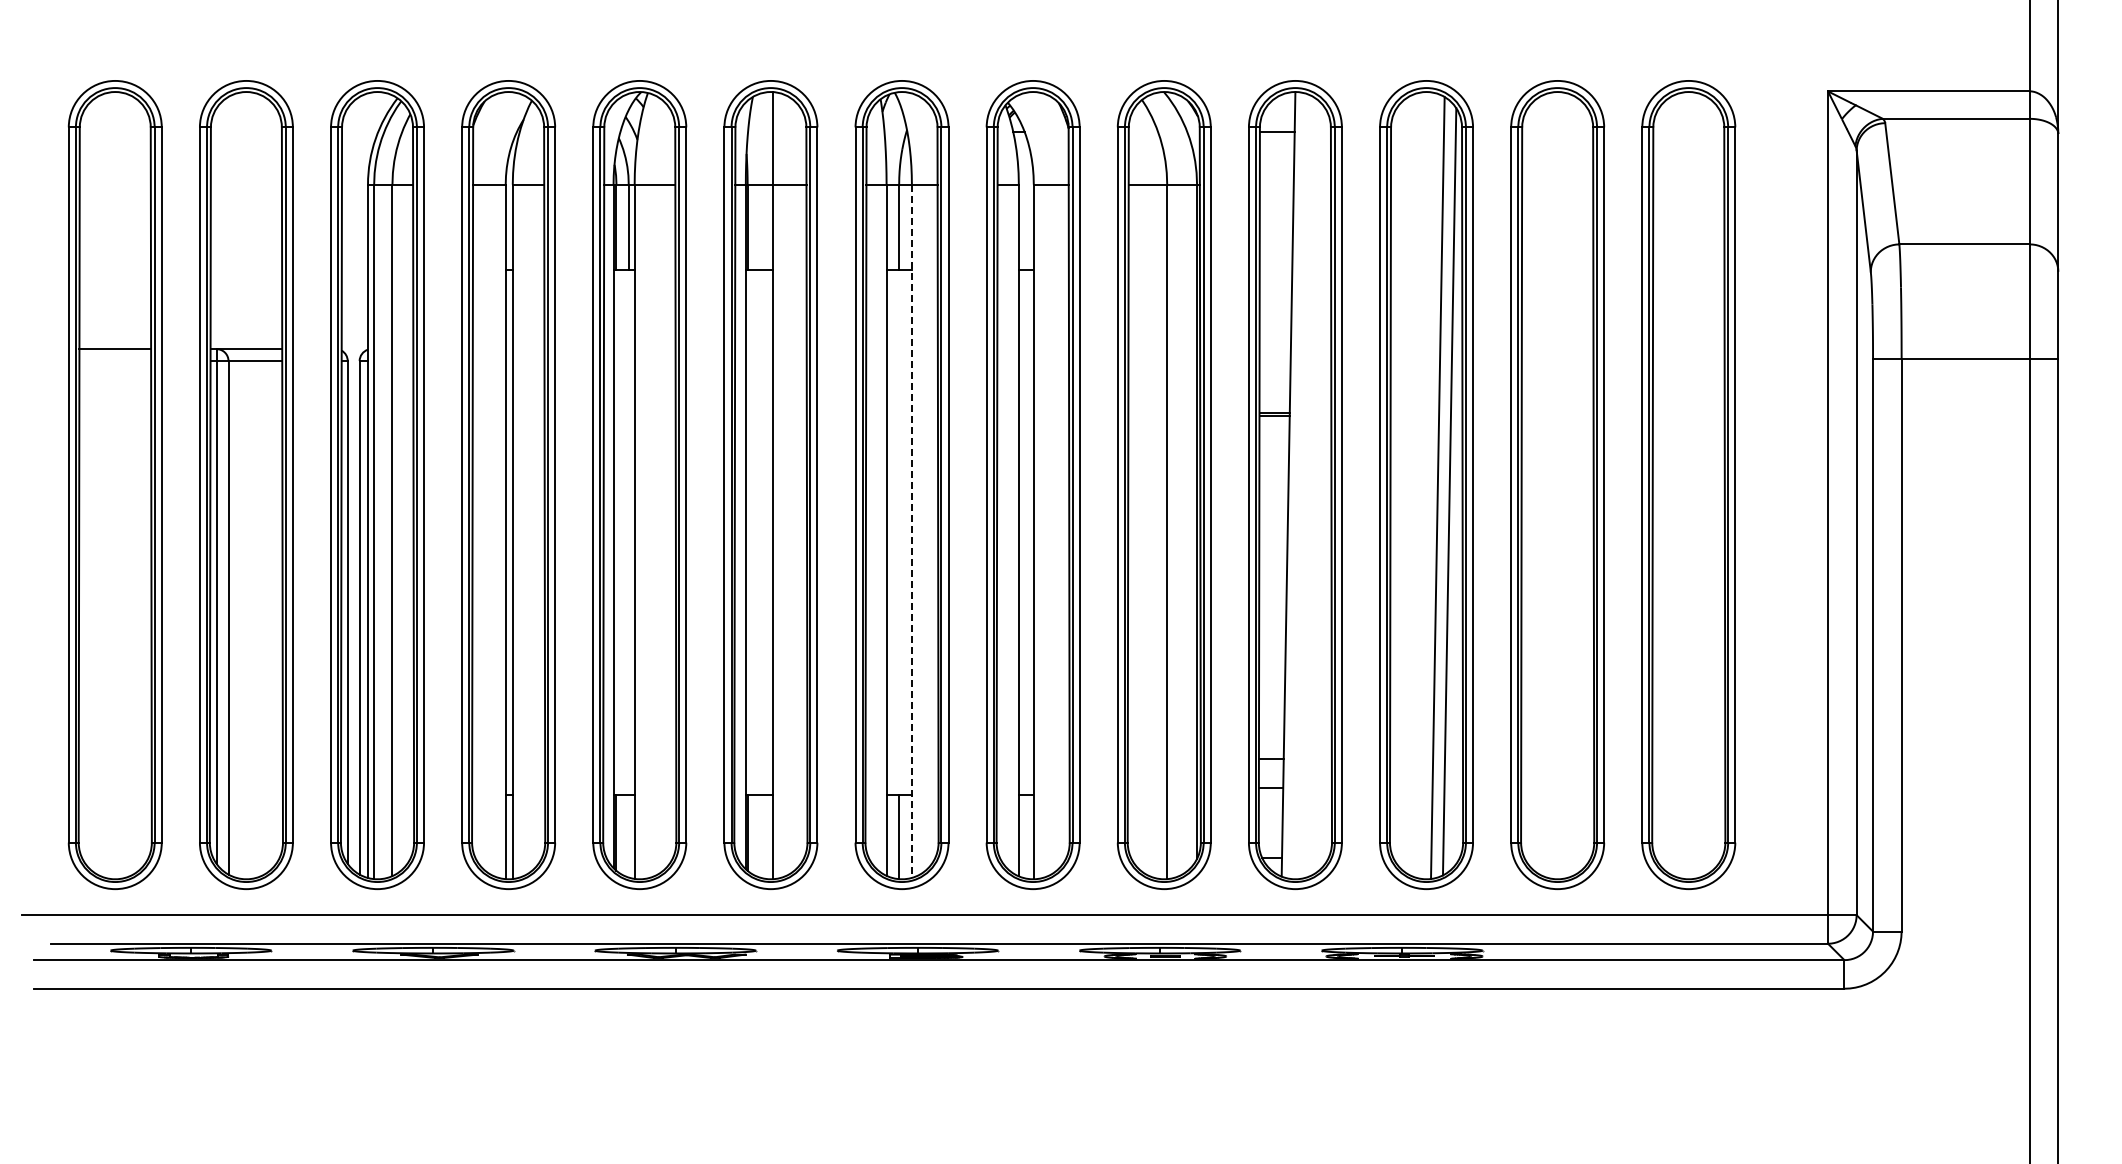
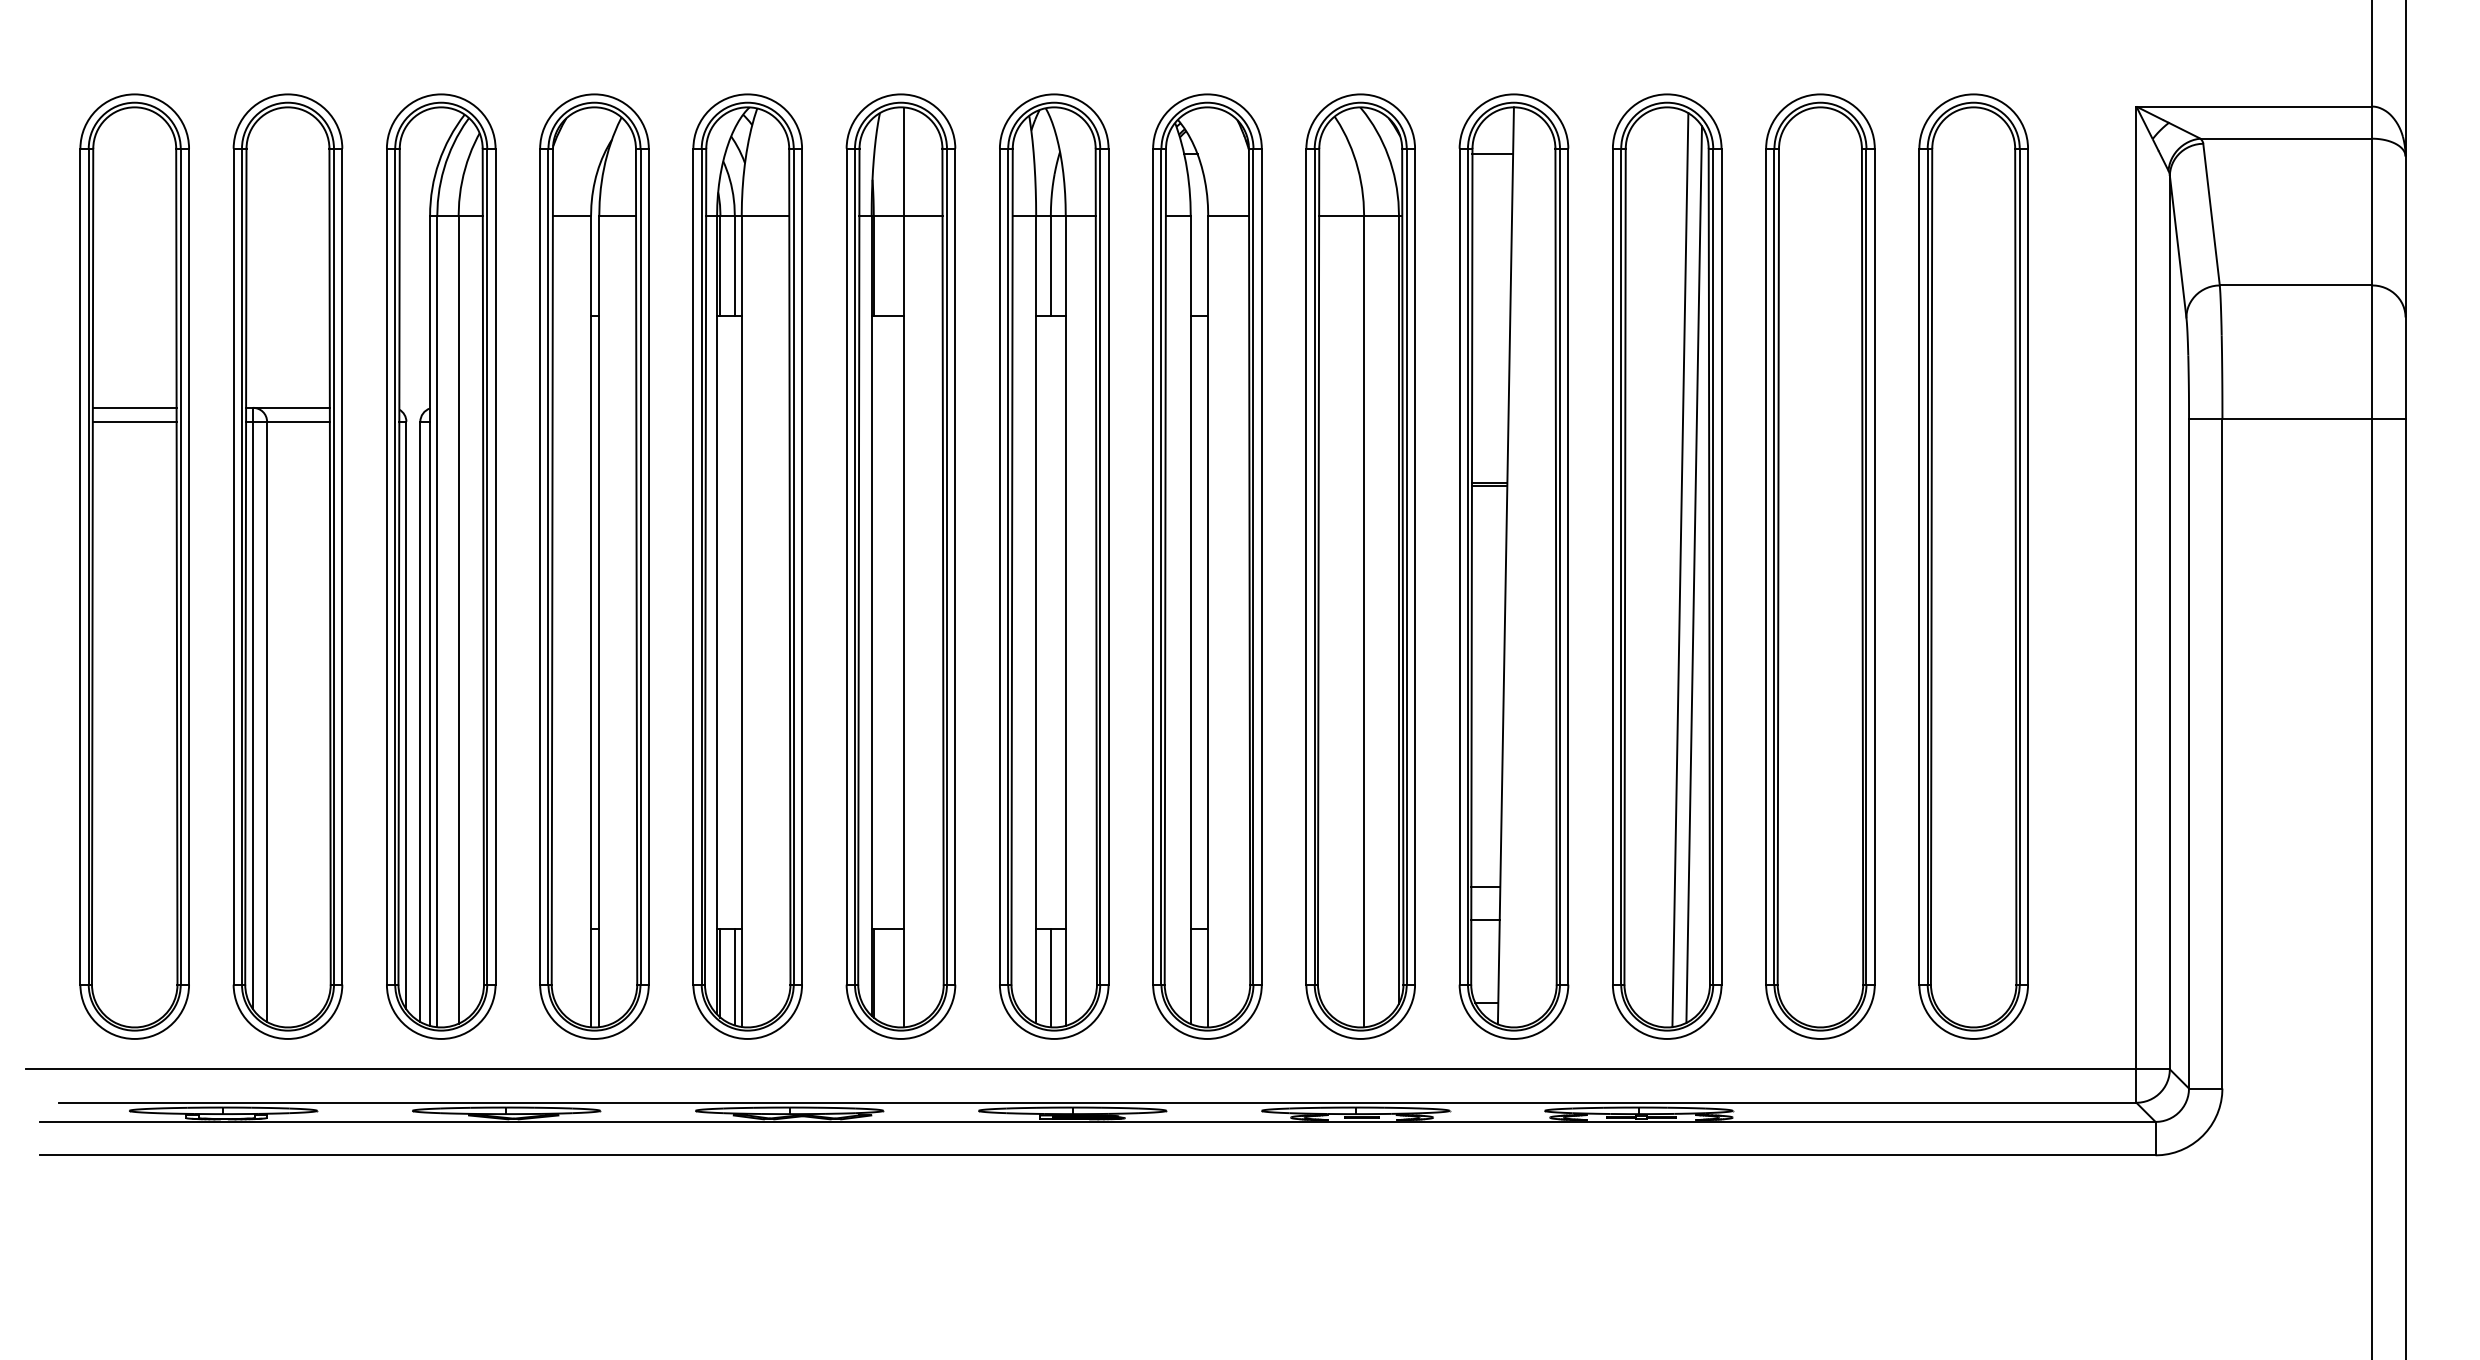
line: (115, 361) -> (134, 422), added
line: (911, 531) -> (1065, 620), dashed -> solid
line: (628, 835) -> (734, 976), added

